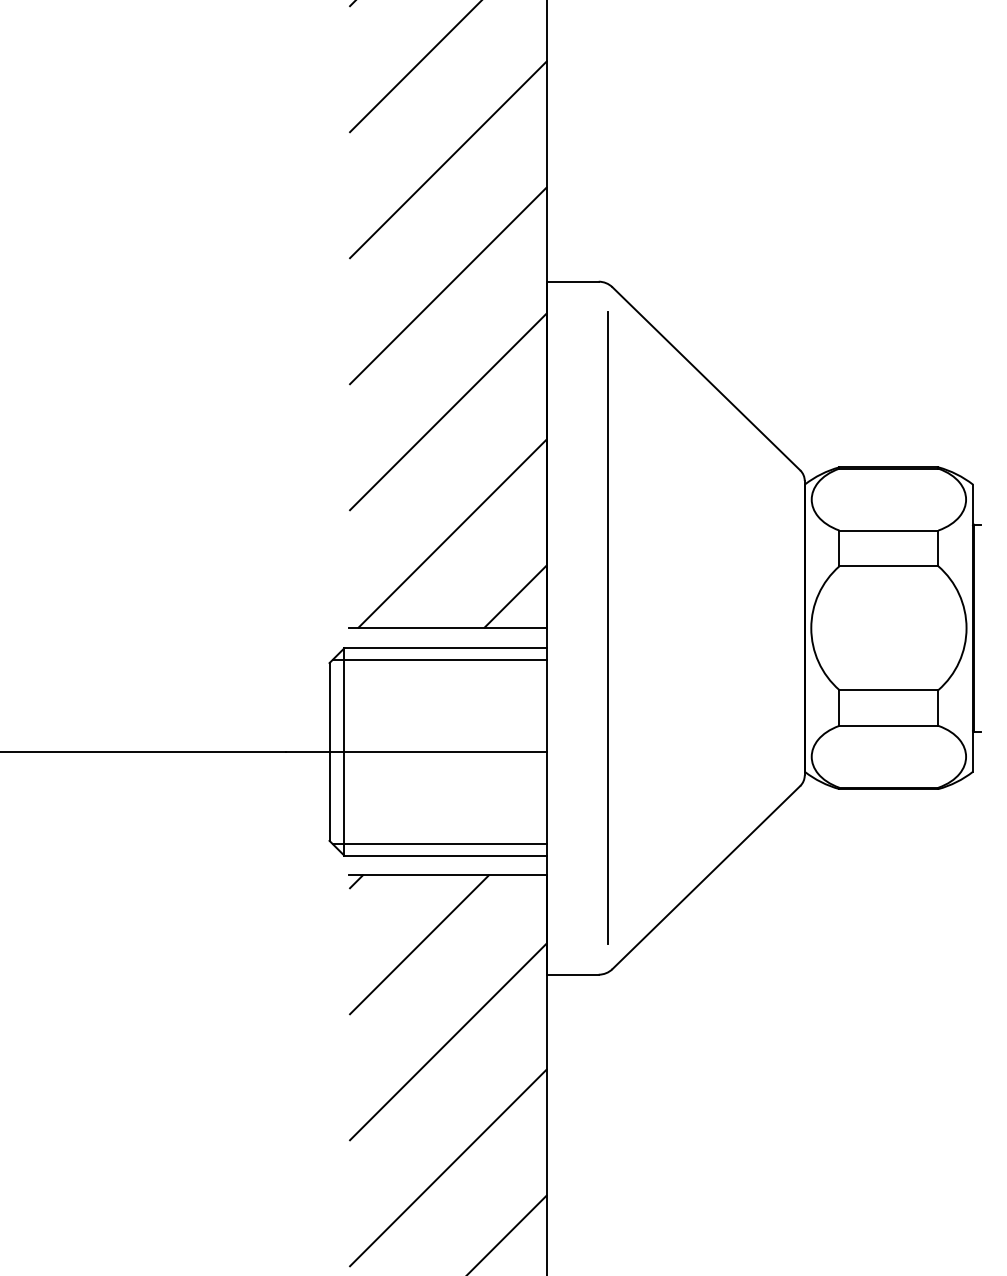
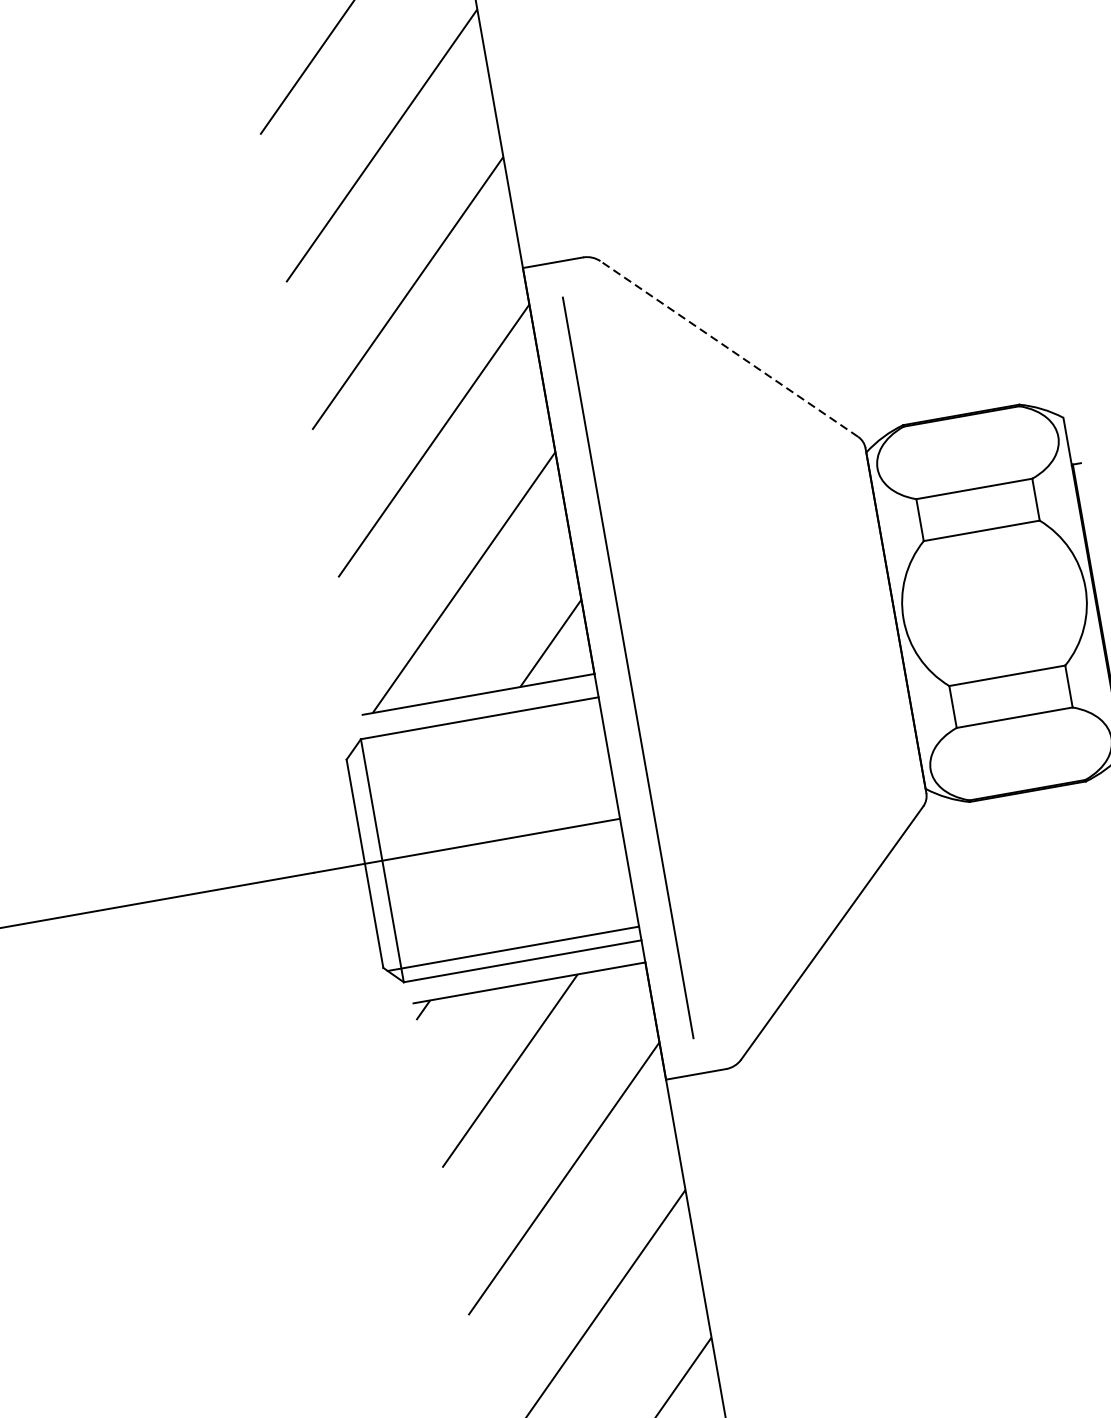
line: (706, 378) -> (729, 348), solid -> dashed
line: (607, 627) -> (627, 667), moved
line: (439, 659) -> (474, 732), removed

